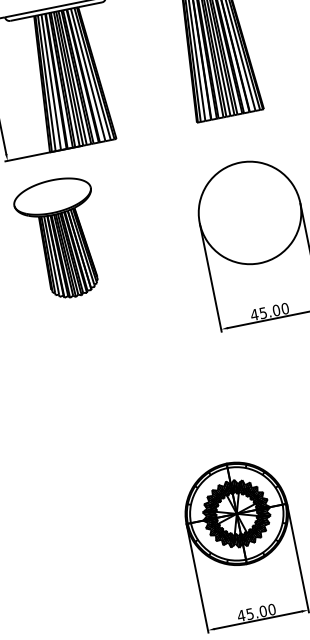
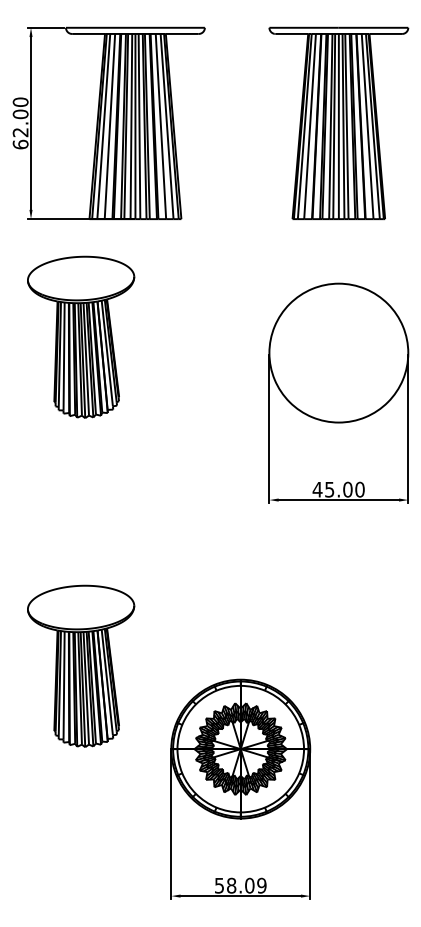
part: (109, 476) -> (81, 665), added
text: (256, 612) -> (240, 885), 45.00 -> 58.09

